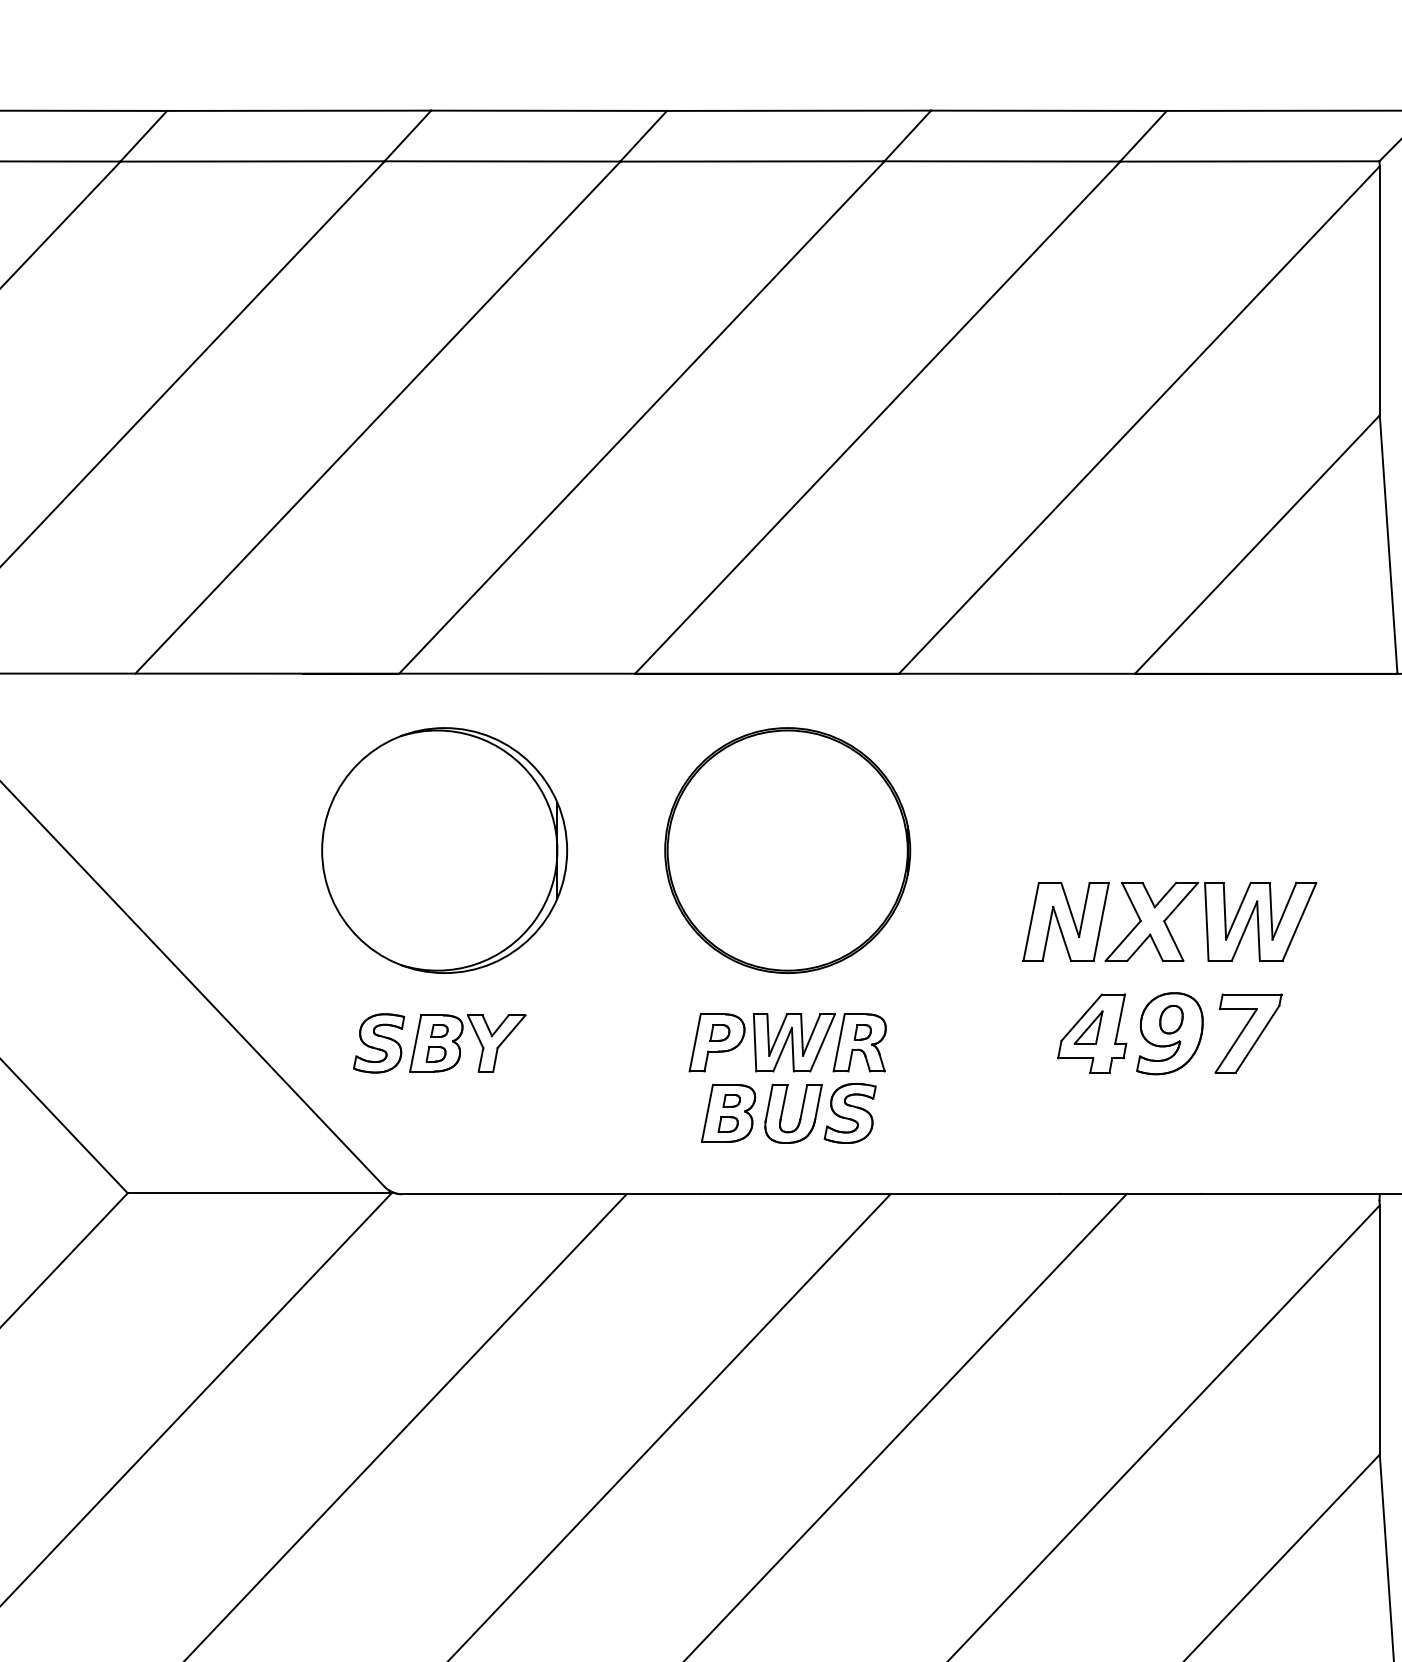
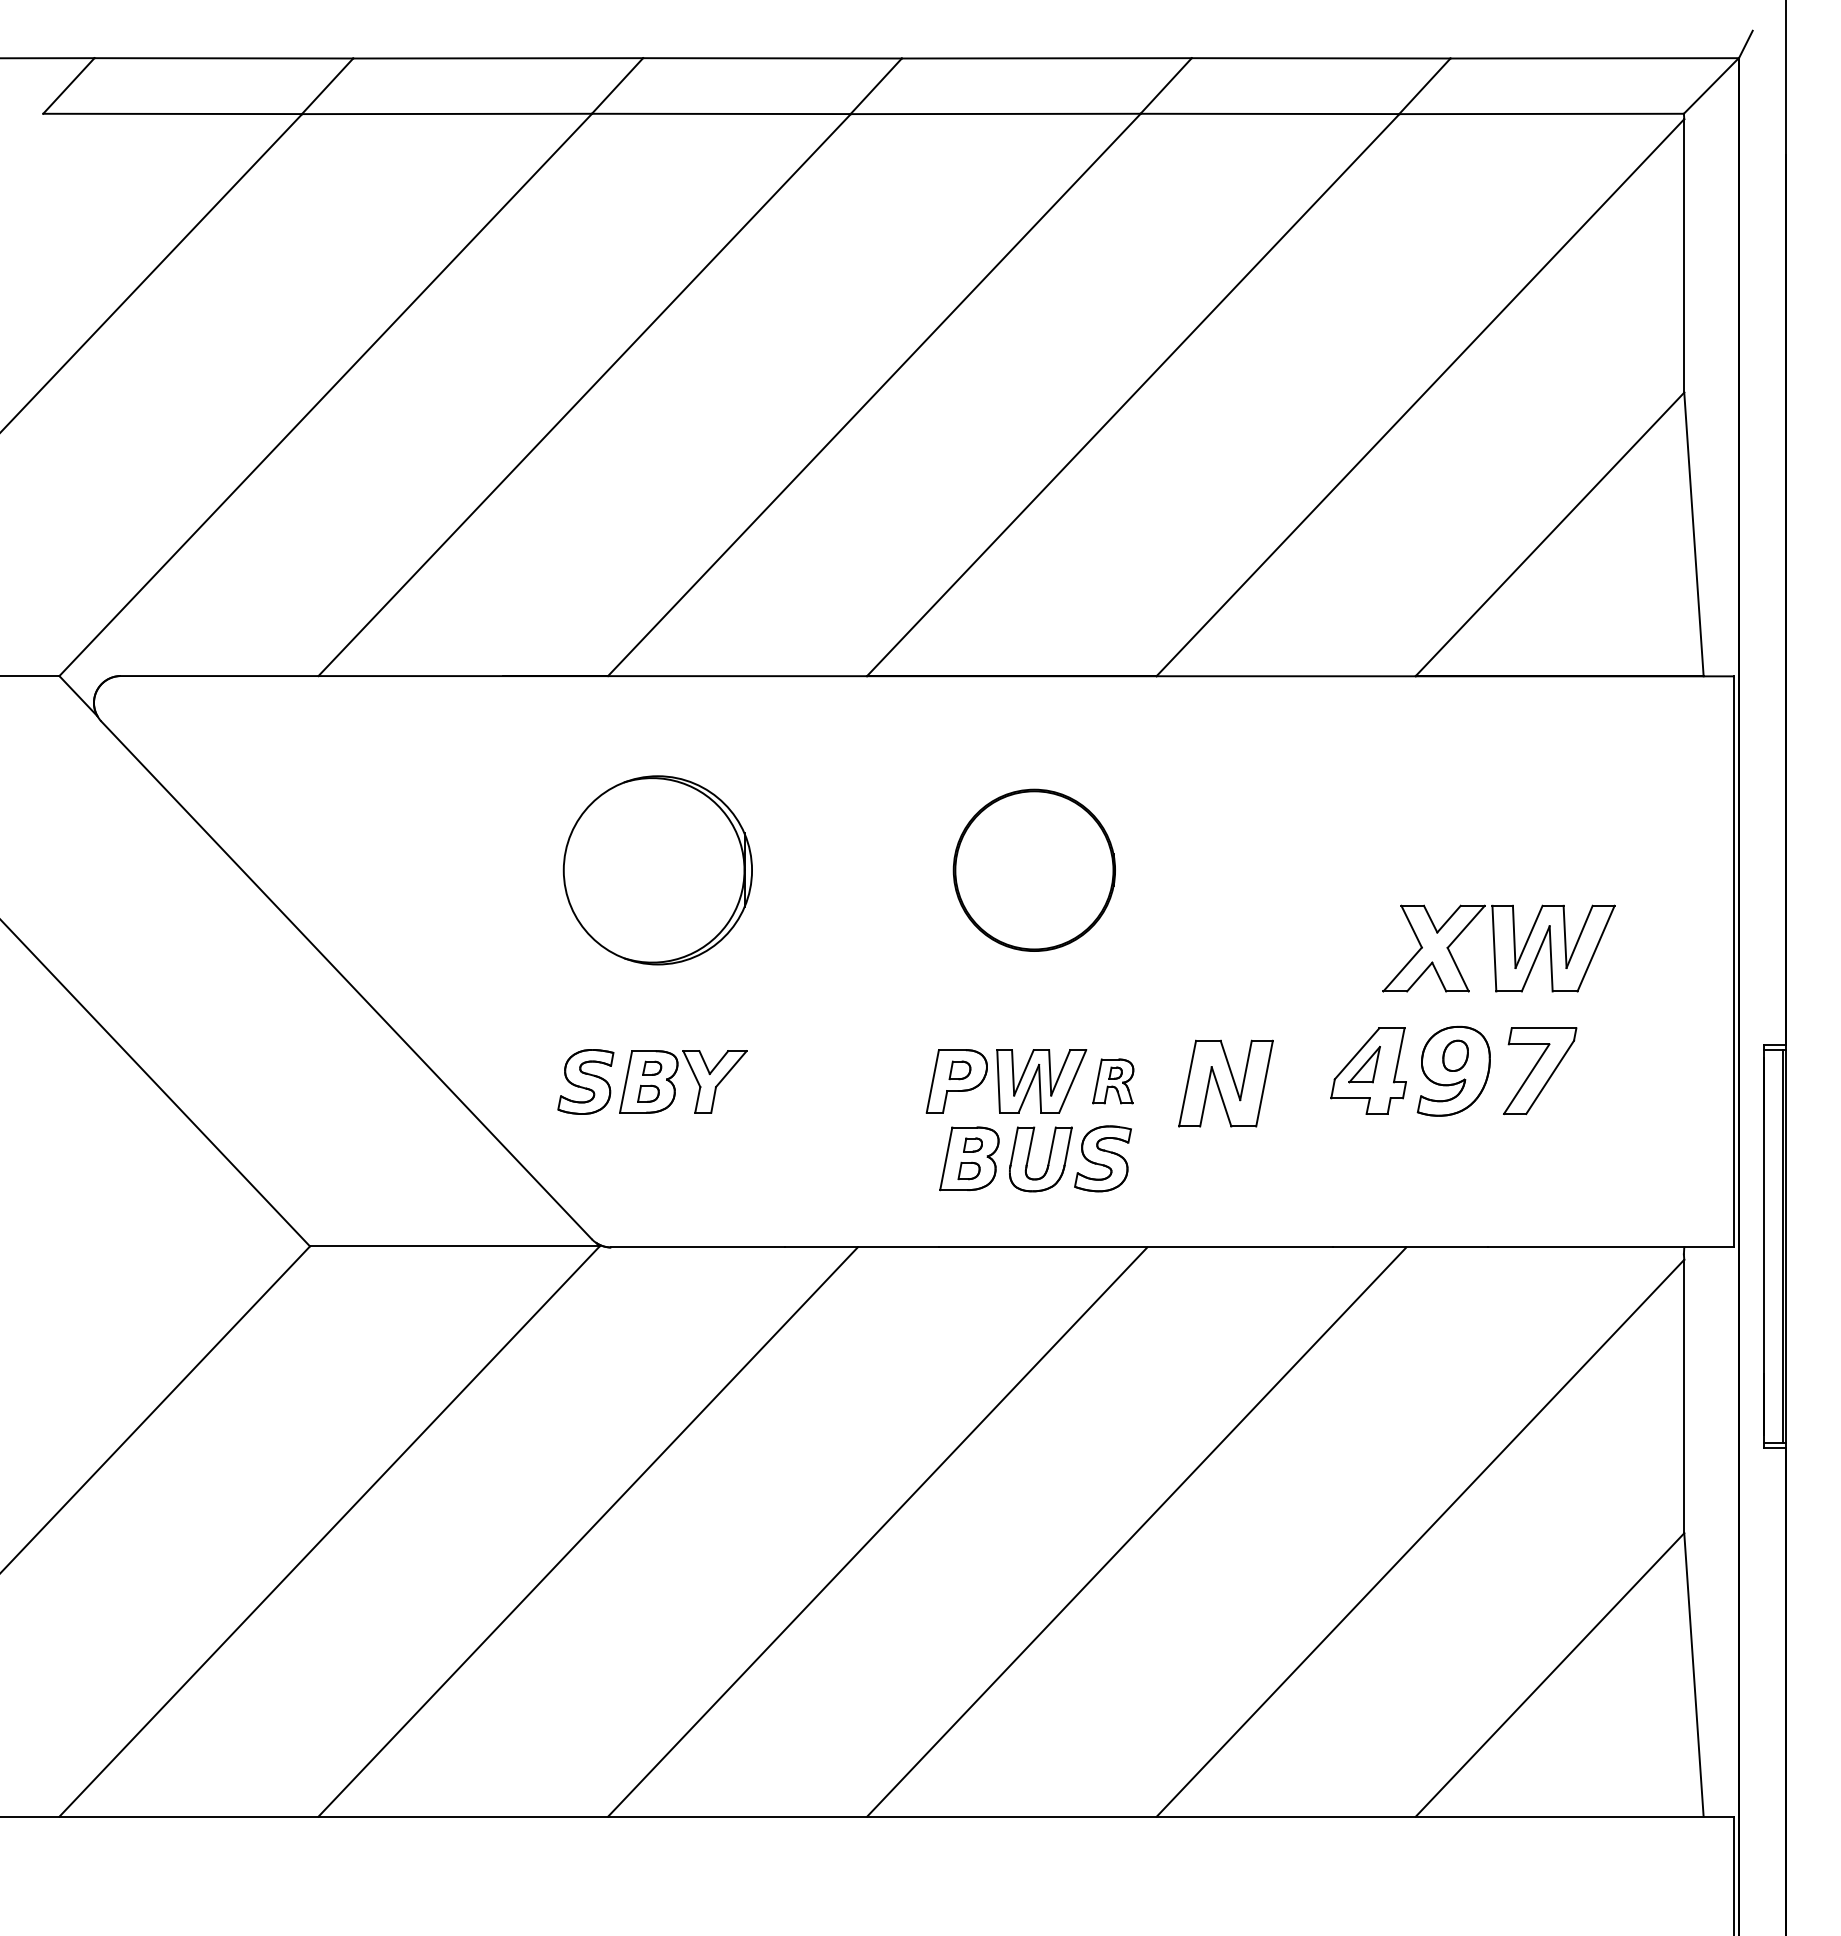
part: (444, 850) -> (657, 870), size x0.7
part: (787, 850) -> (1034, 870), size x0.6
part: (1065, 921) -> (1225, 1083), moved
part: (858, 1042) -> (1112, 1081), size x0.7

